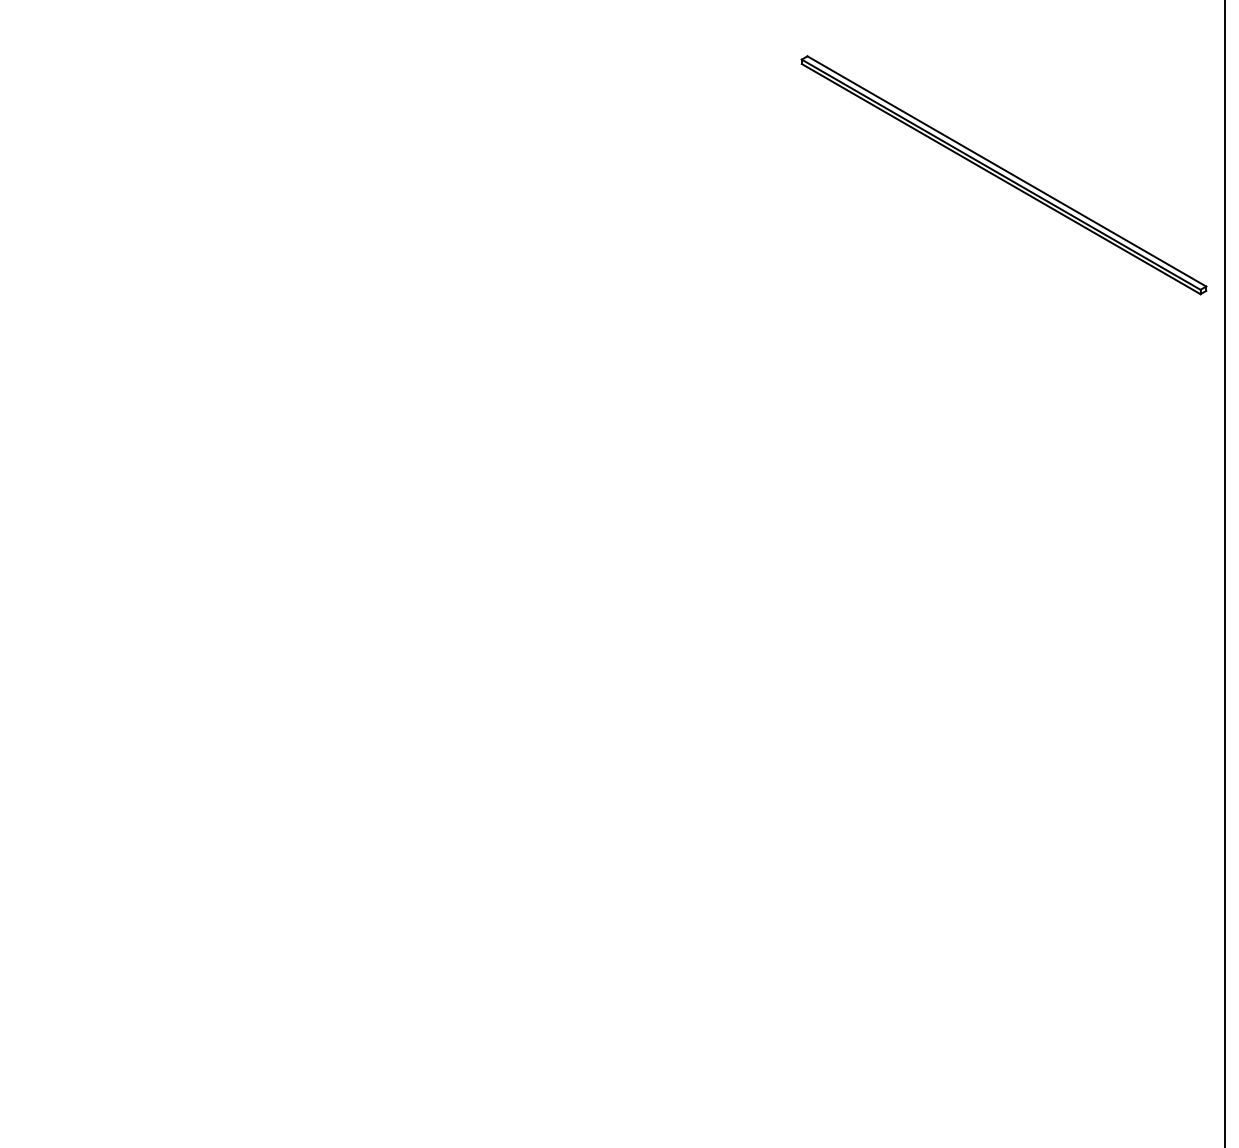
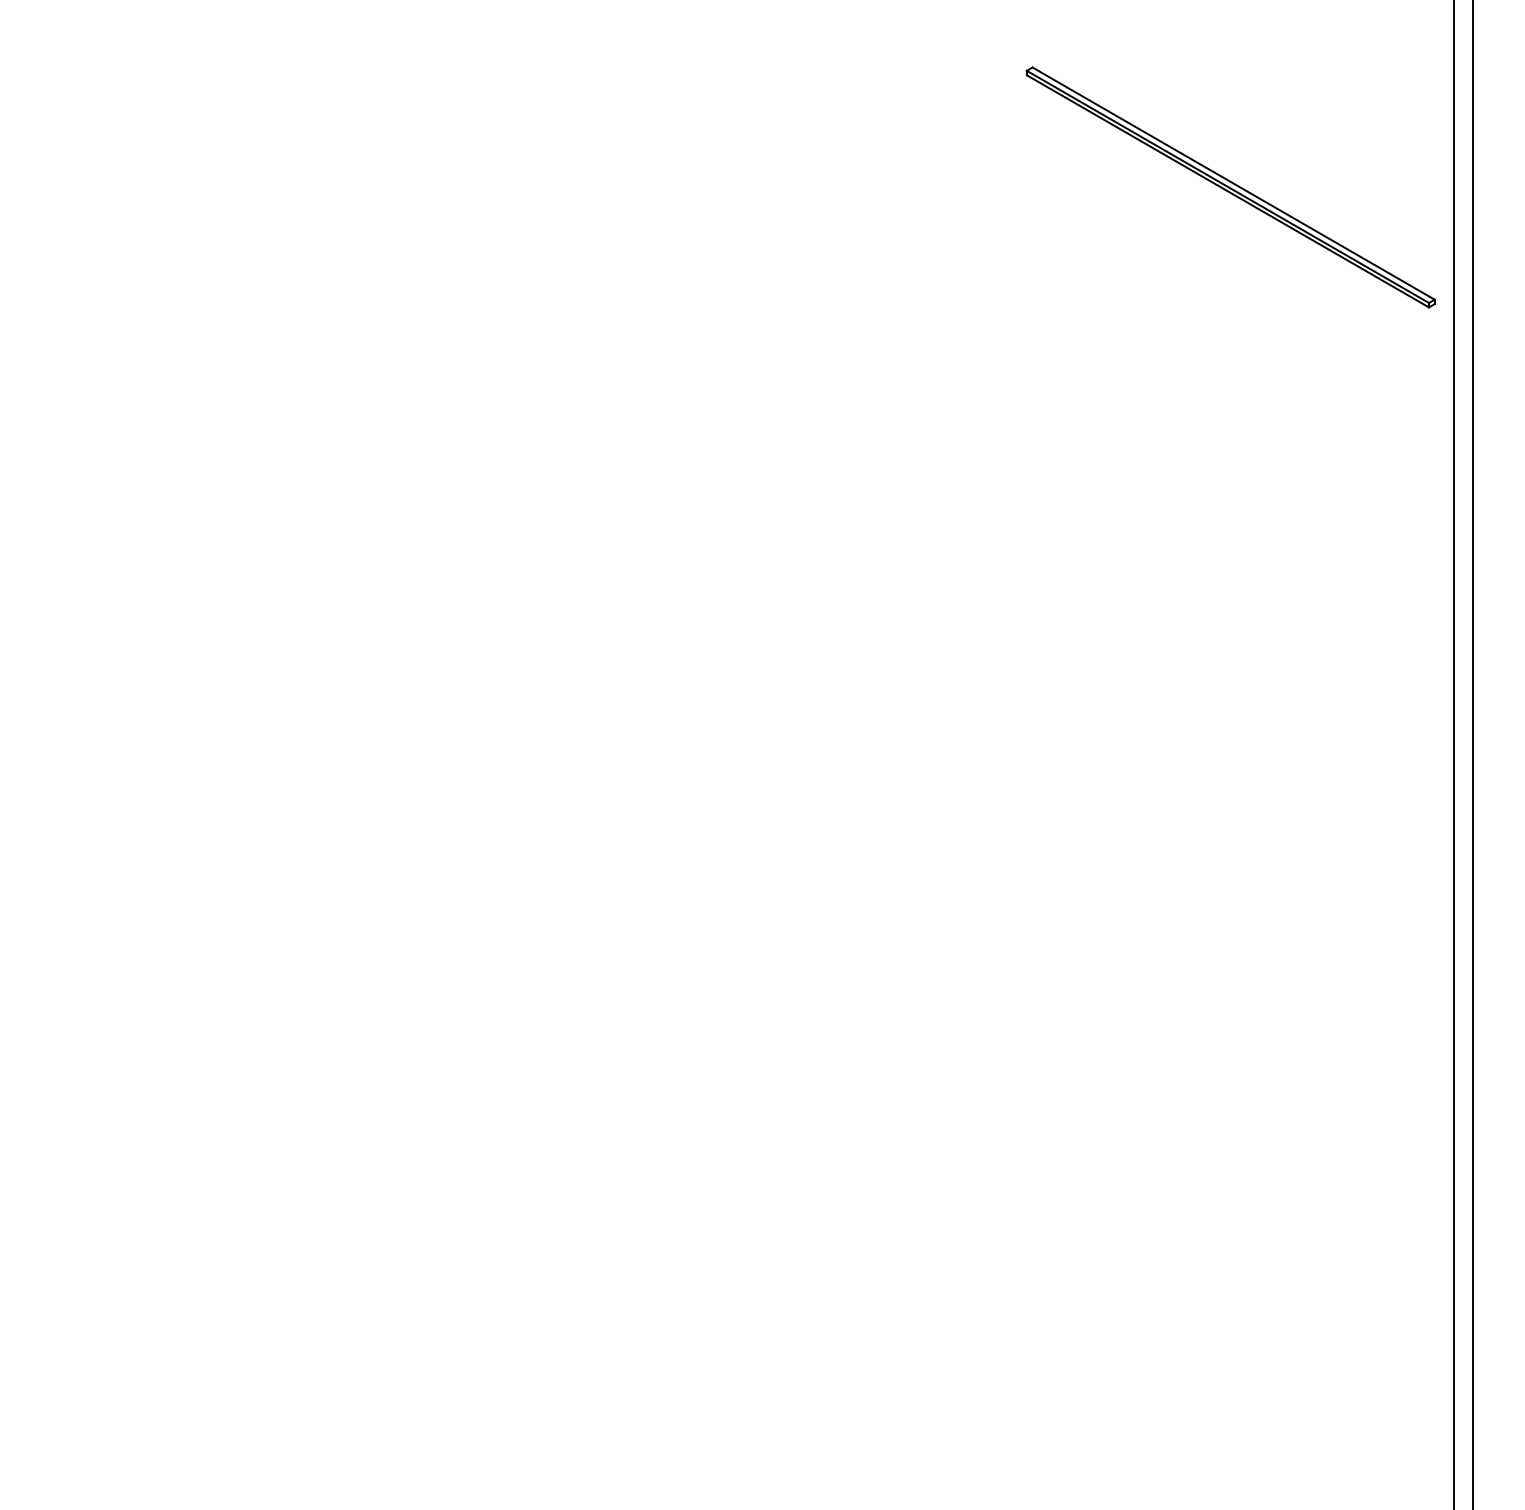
part: (1003, 175) -> (1230, 187), moved

